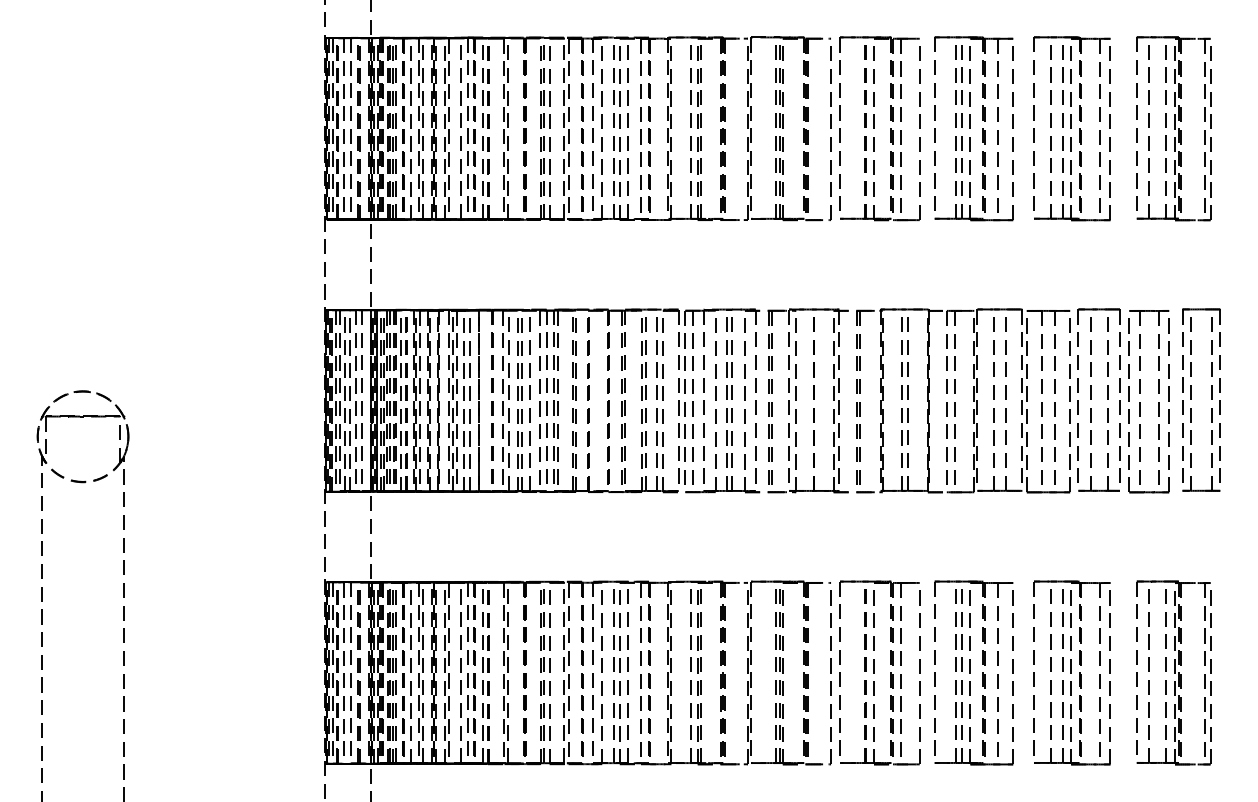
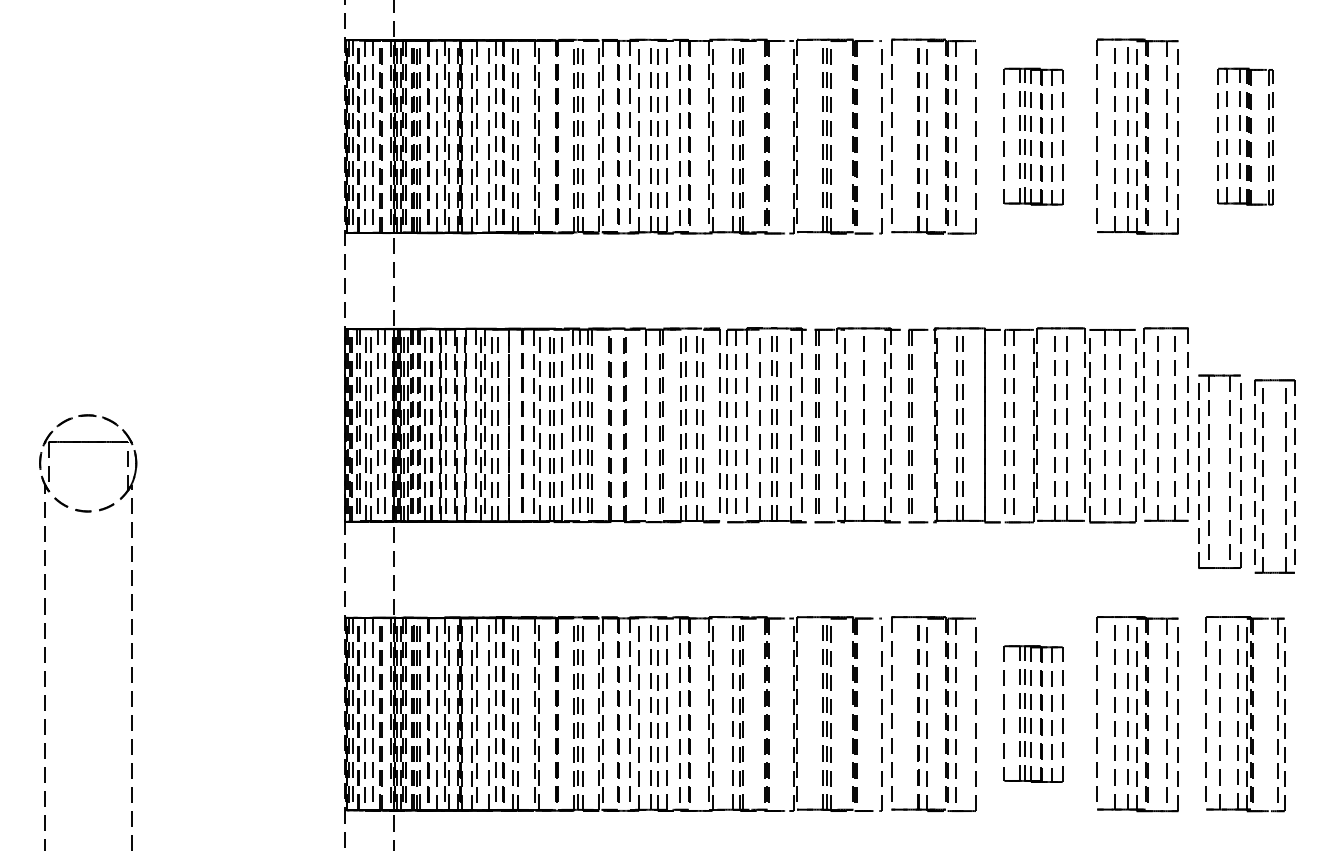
part: (973, 128) -> (1033, 136), size x0.7
part: (1173, 128) -> (1245, 136), size x0.7
part: (1191, 399) -> (1264, 475), moved
part: (1140, 402) -> (1210, 472), moved
part: (973, 672) -> (1033, 713), size x0.7

